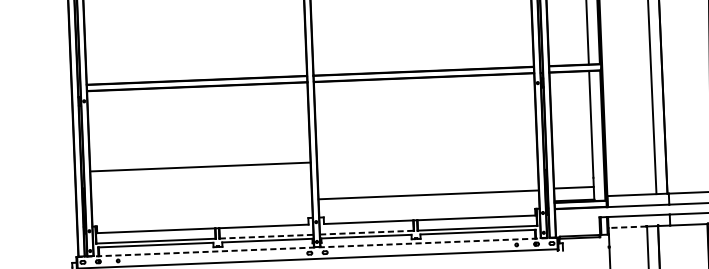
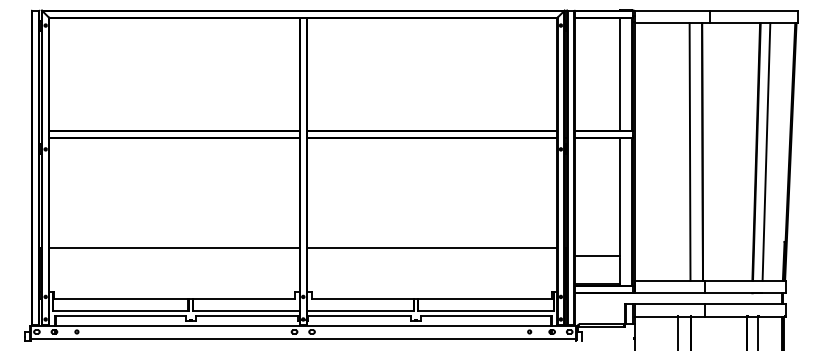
line: (200, 167) -> (174, 248), moved
line: (573, 187) -> (596, 255), moved
line: (429, 195) -> (432, 248), moved
line: (627, 226) -> (656, 316), dashed -> solid
line: (367, 232) -> (360, 311), dashed -> solid
line: (266, 236) -> (246, 311), dashed -> solid
line: (317, 247) -> (303, 325), dashed -> solid

